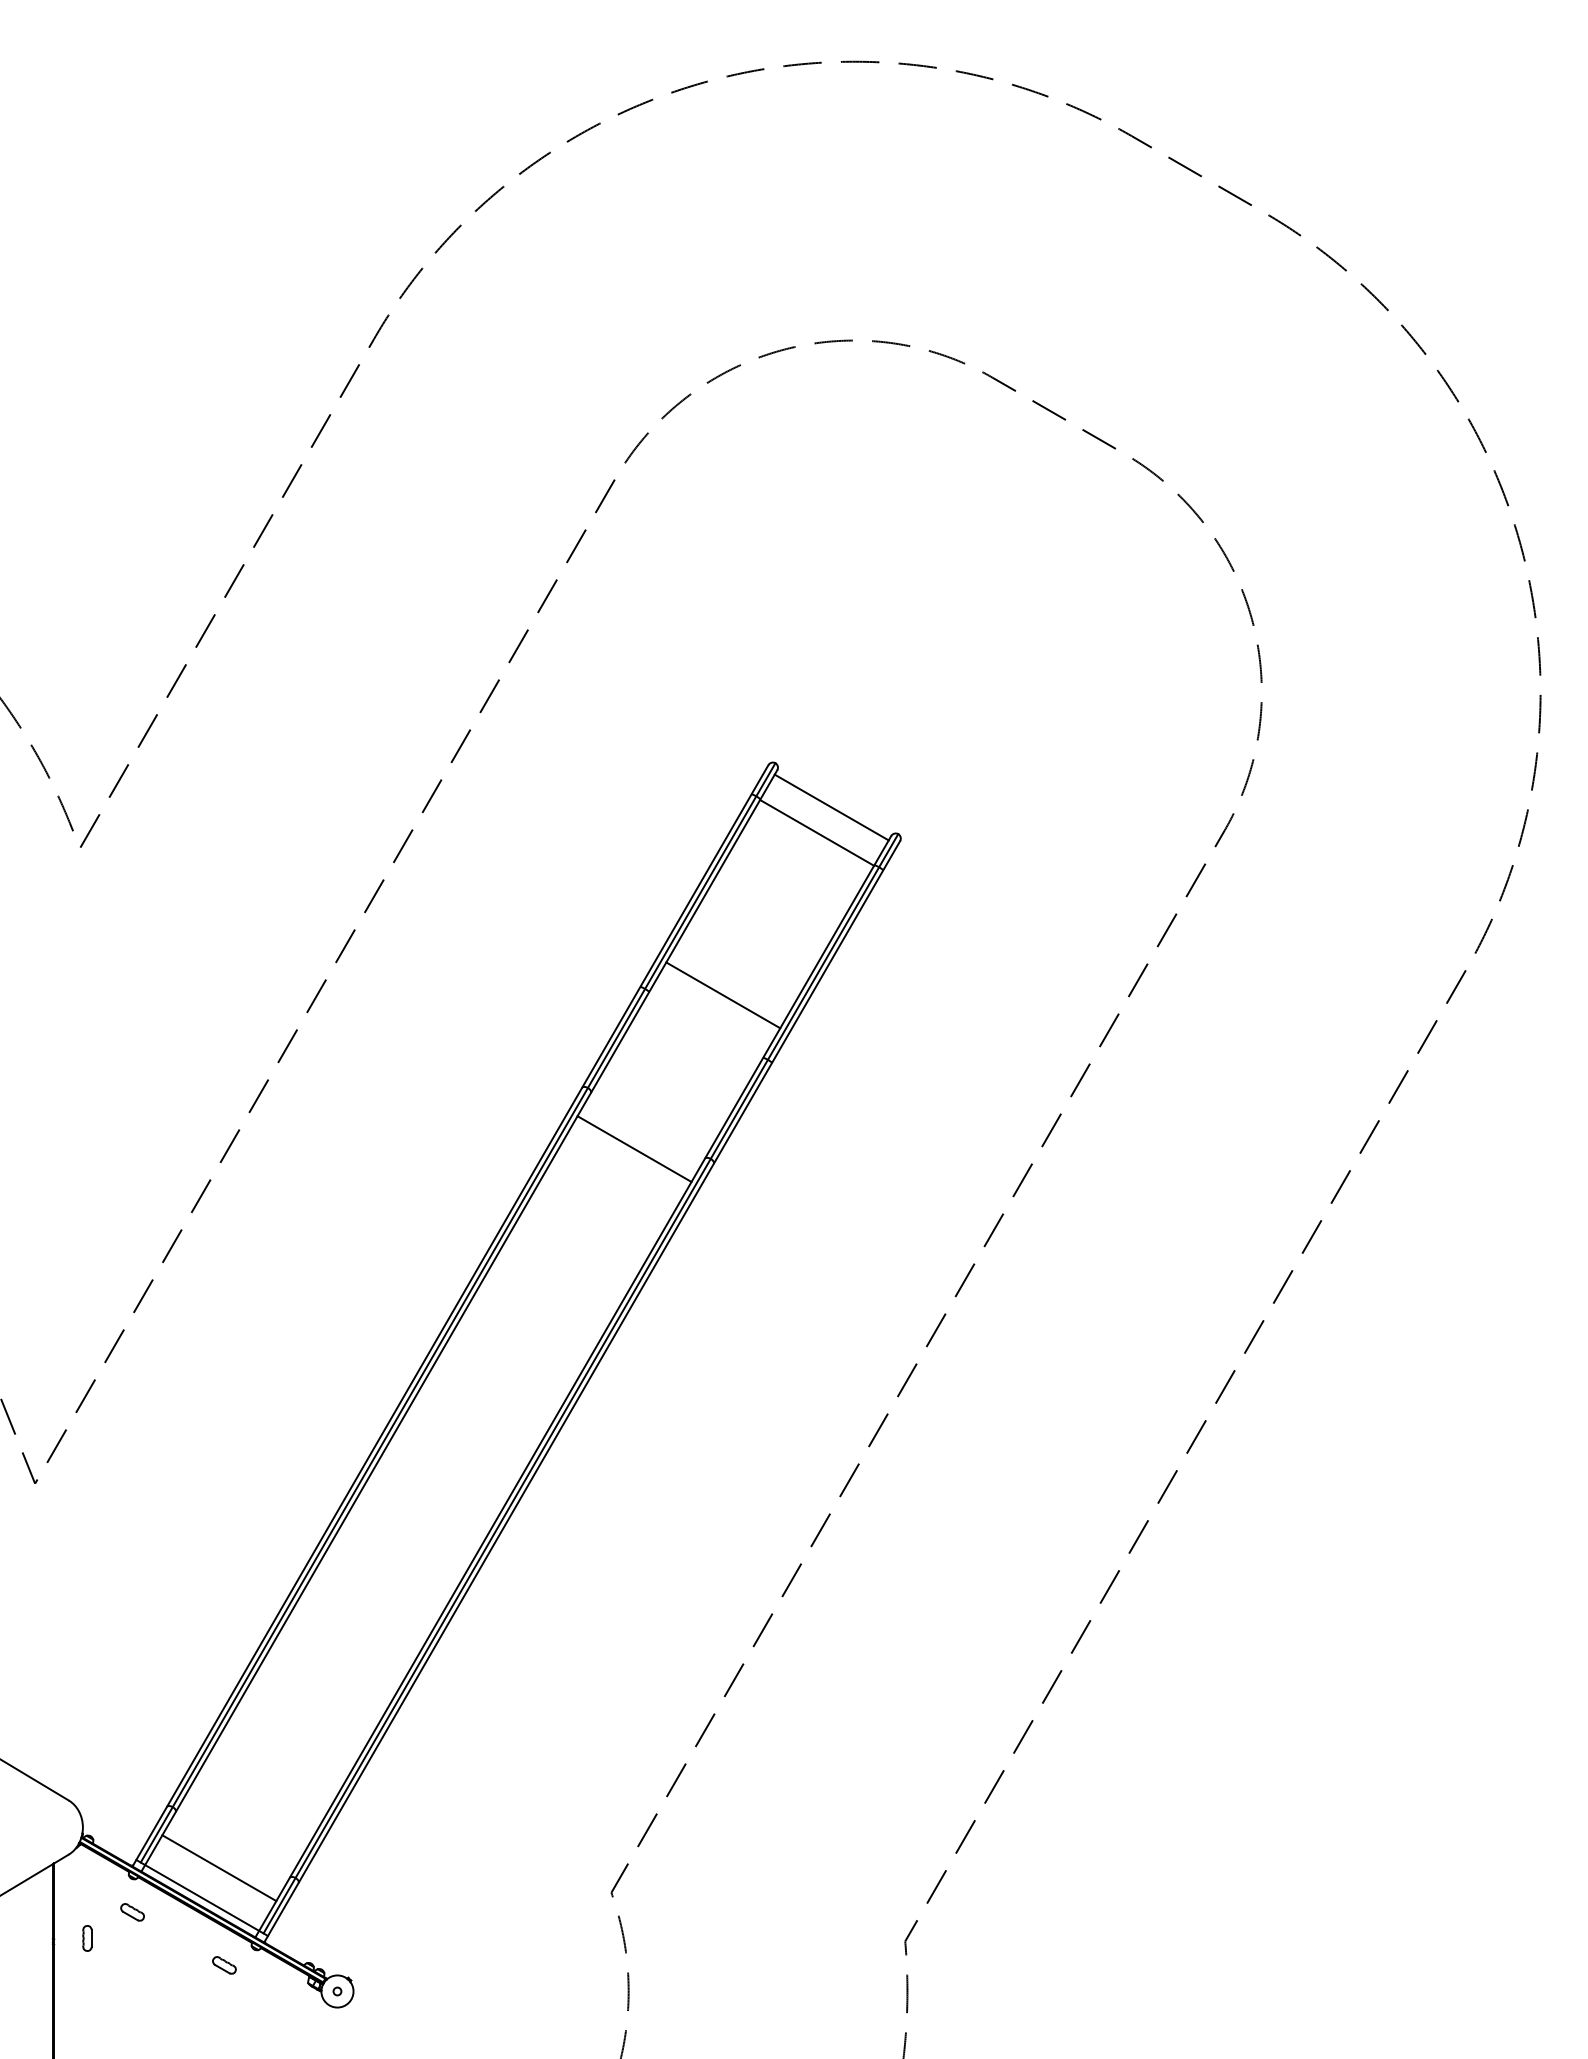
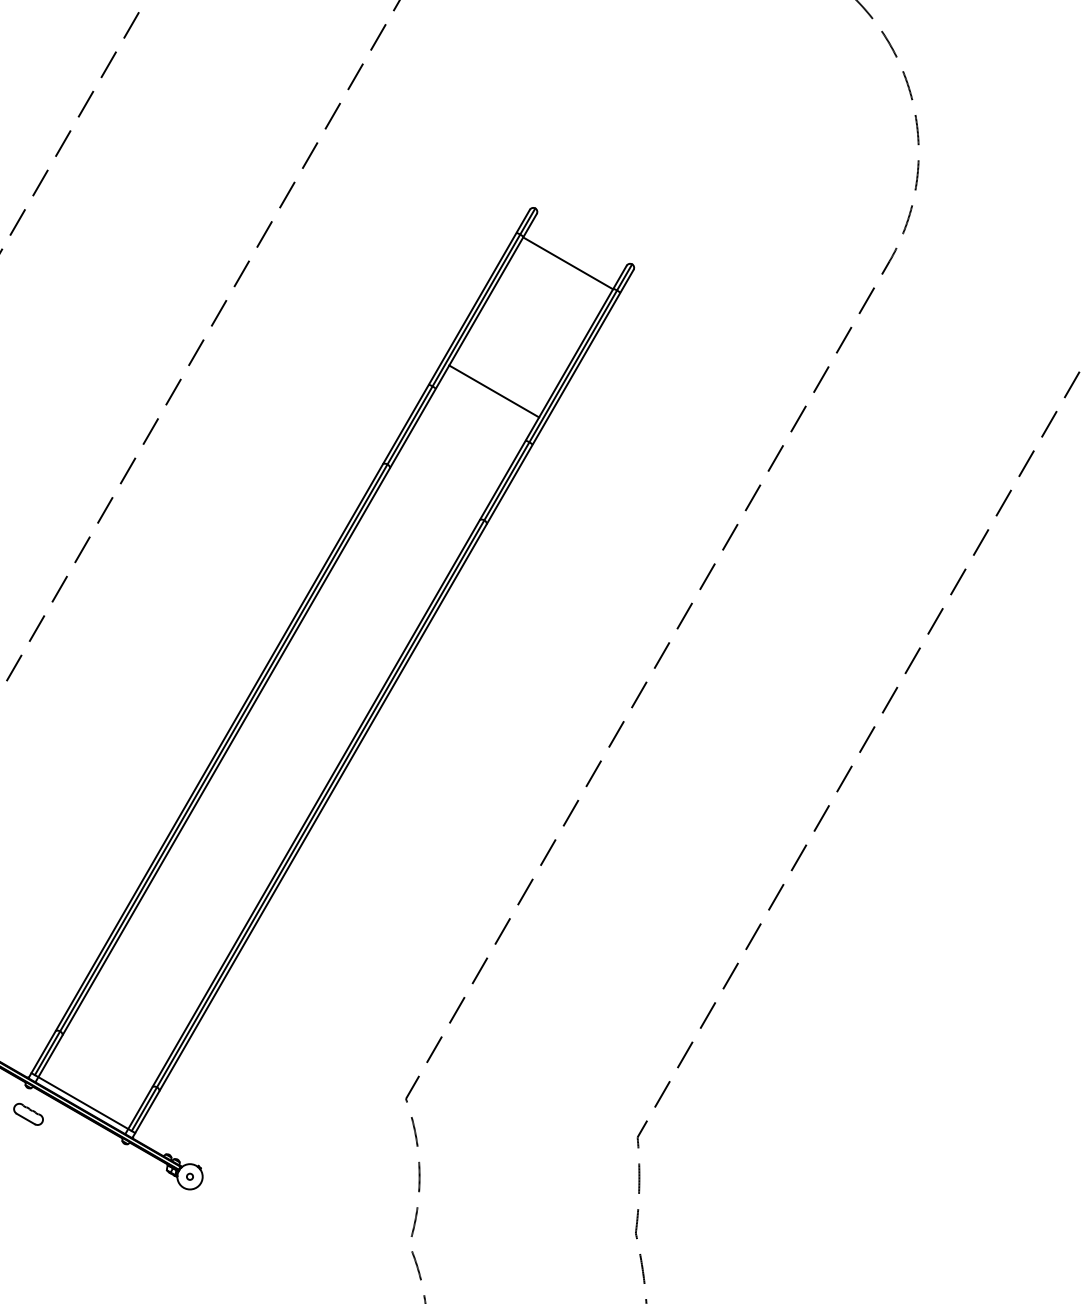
line: (831, 807) -> (579, 243), removed
line: (634, 1148) -> (424, 512), removed
line: (219, 1868) -> (97, 1079), removed
part: (132, 1912) -> (28, 1114), size x1.6
part: (224, 1965) -> (100, 1156), removed

